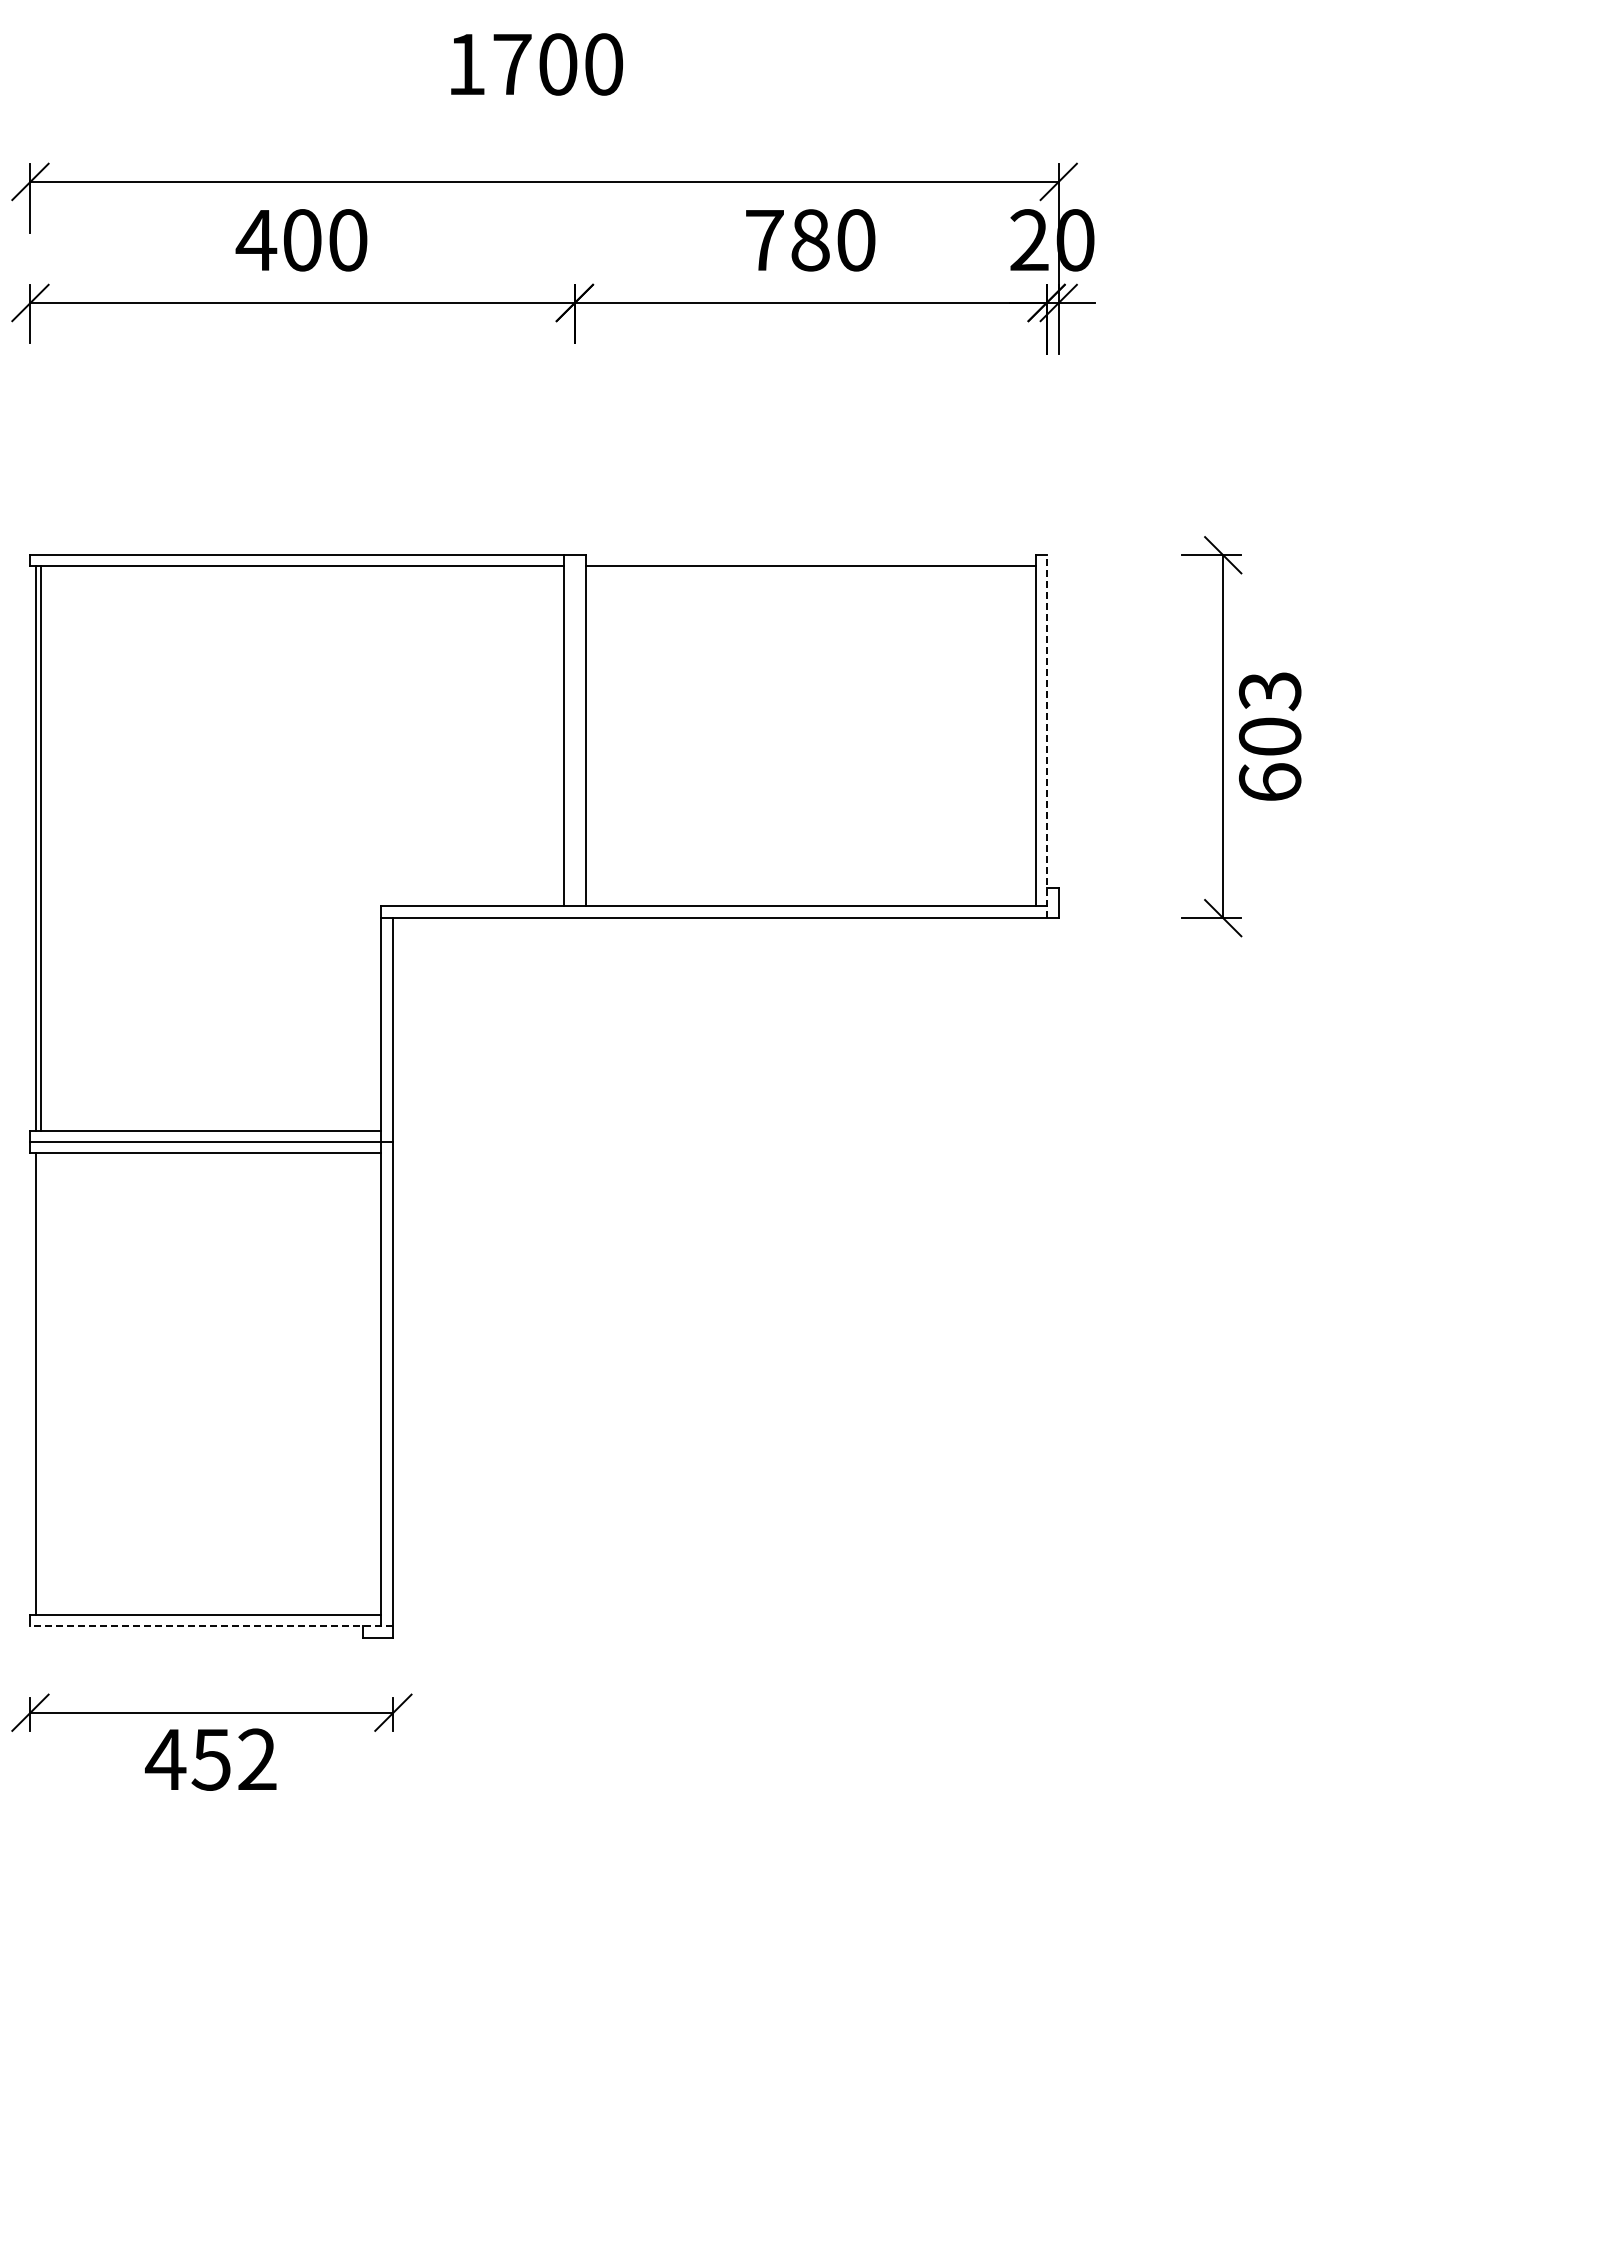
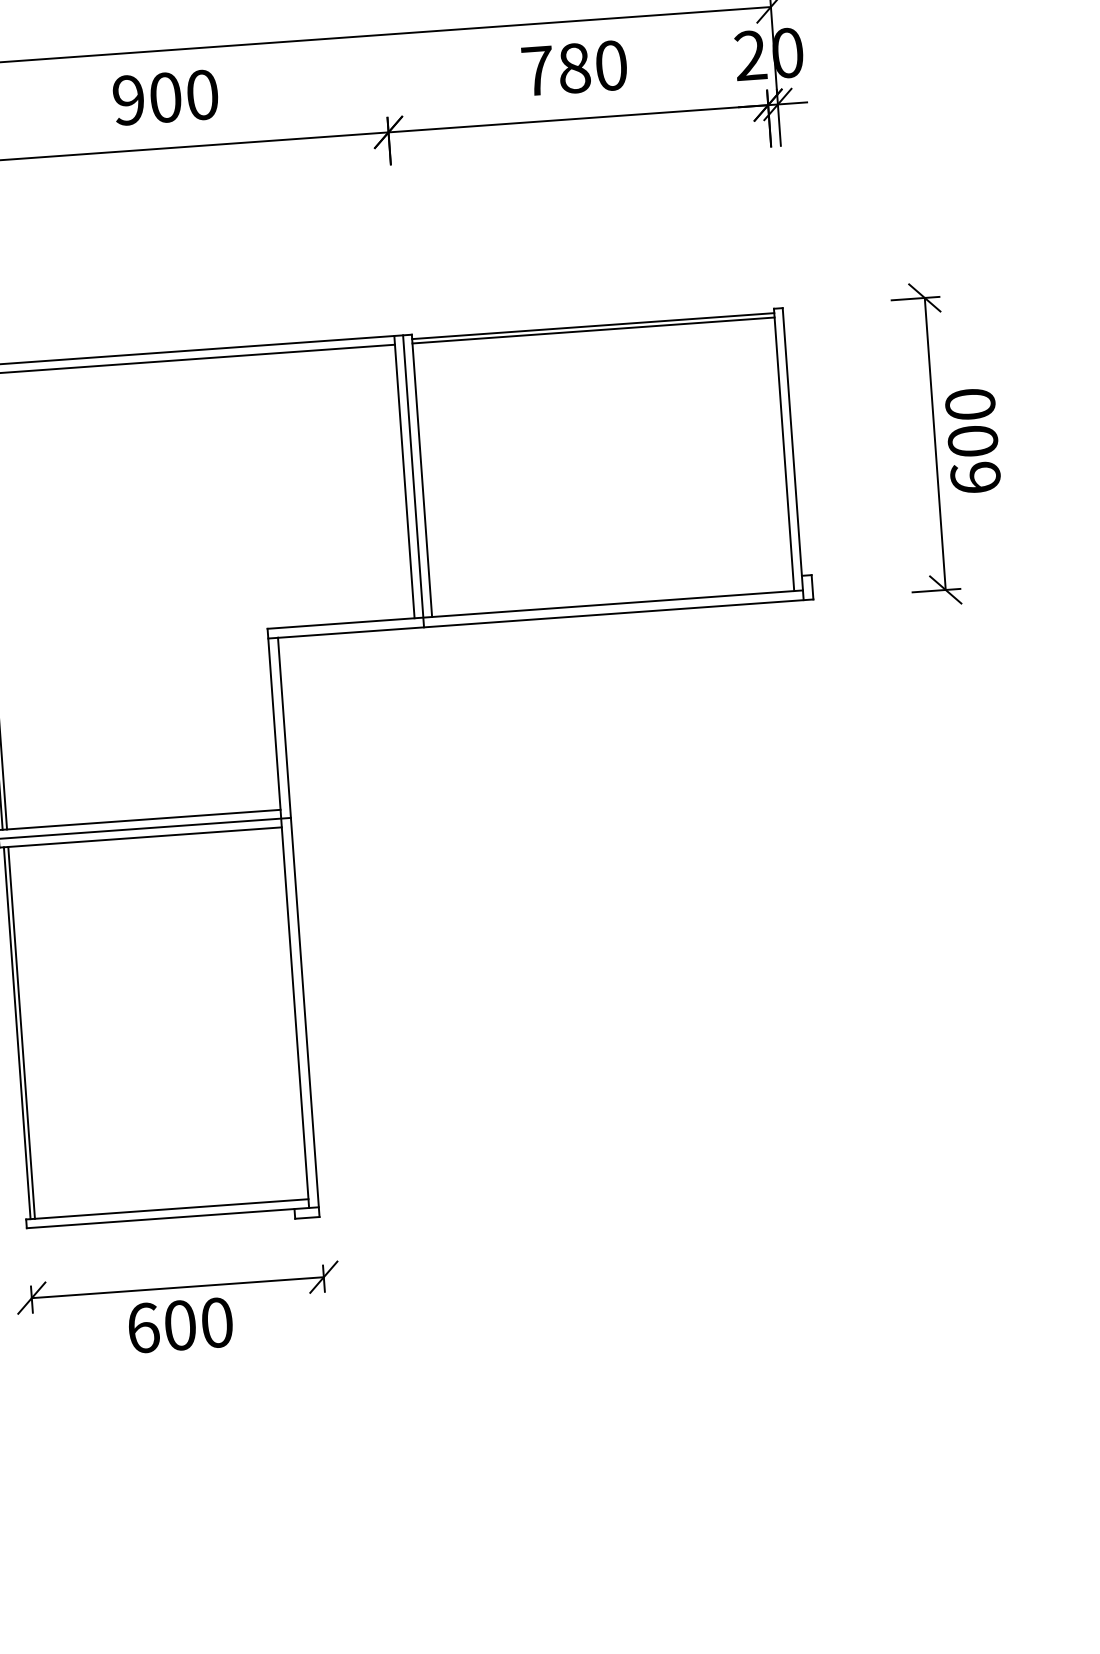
text: (256, 240) -> (128, 100), 400 -> 900
line: (810, 560) -> (593, 326), added
text: (1270, 691) -> (970, 404), 603 -> 600
line: (574, 736) -> (413, 481), added
line: (1046, 736) -> (793, 454), dashed -> solid
line: (41, 1383) -> (21, 1032), added
line: (211, 1625) -> (172, 1217), dashed -> solid
text: (210, 1759) -> (179, 1325), 452 -> 600

